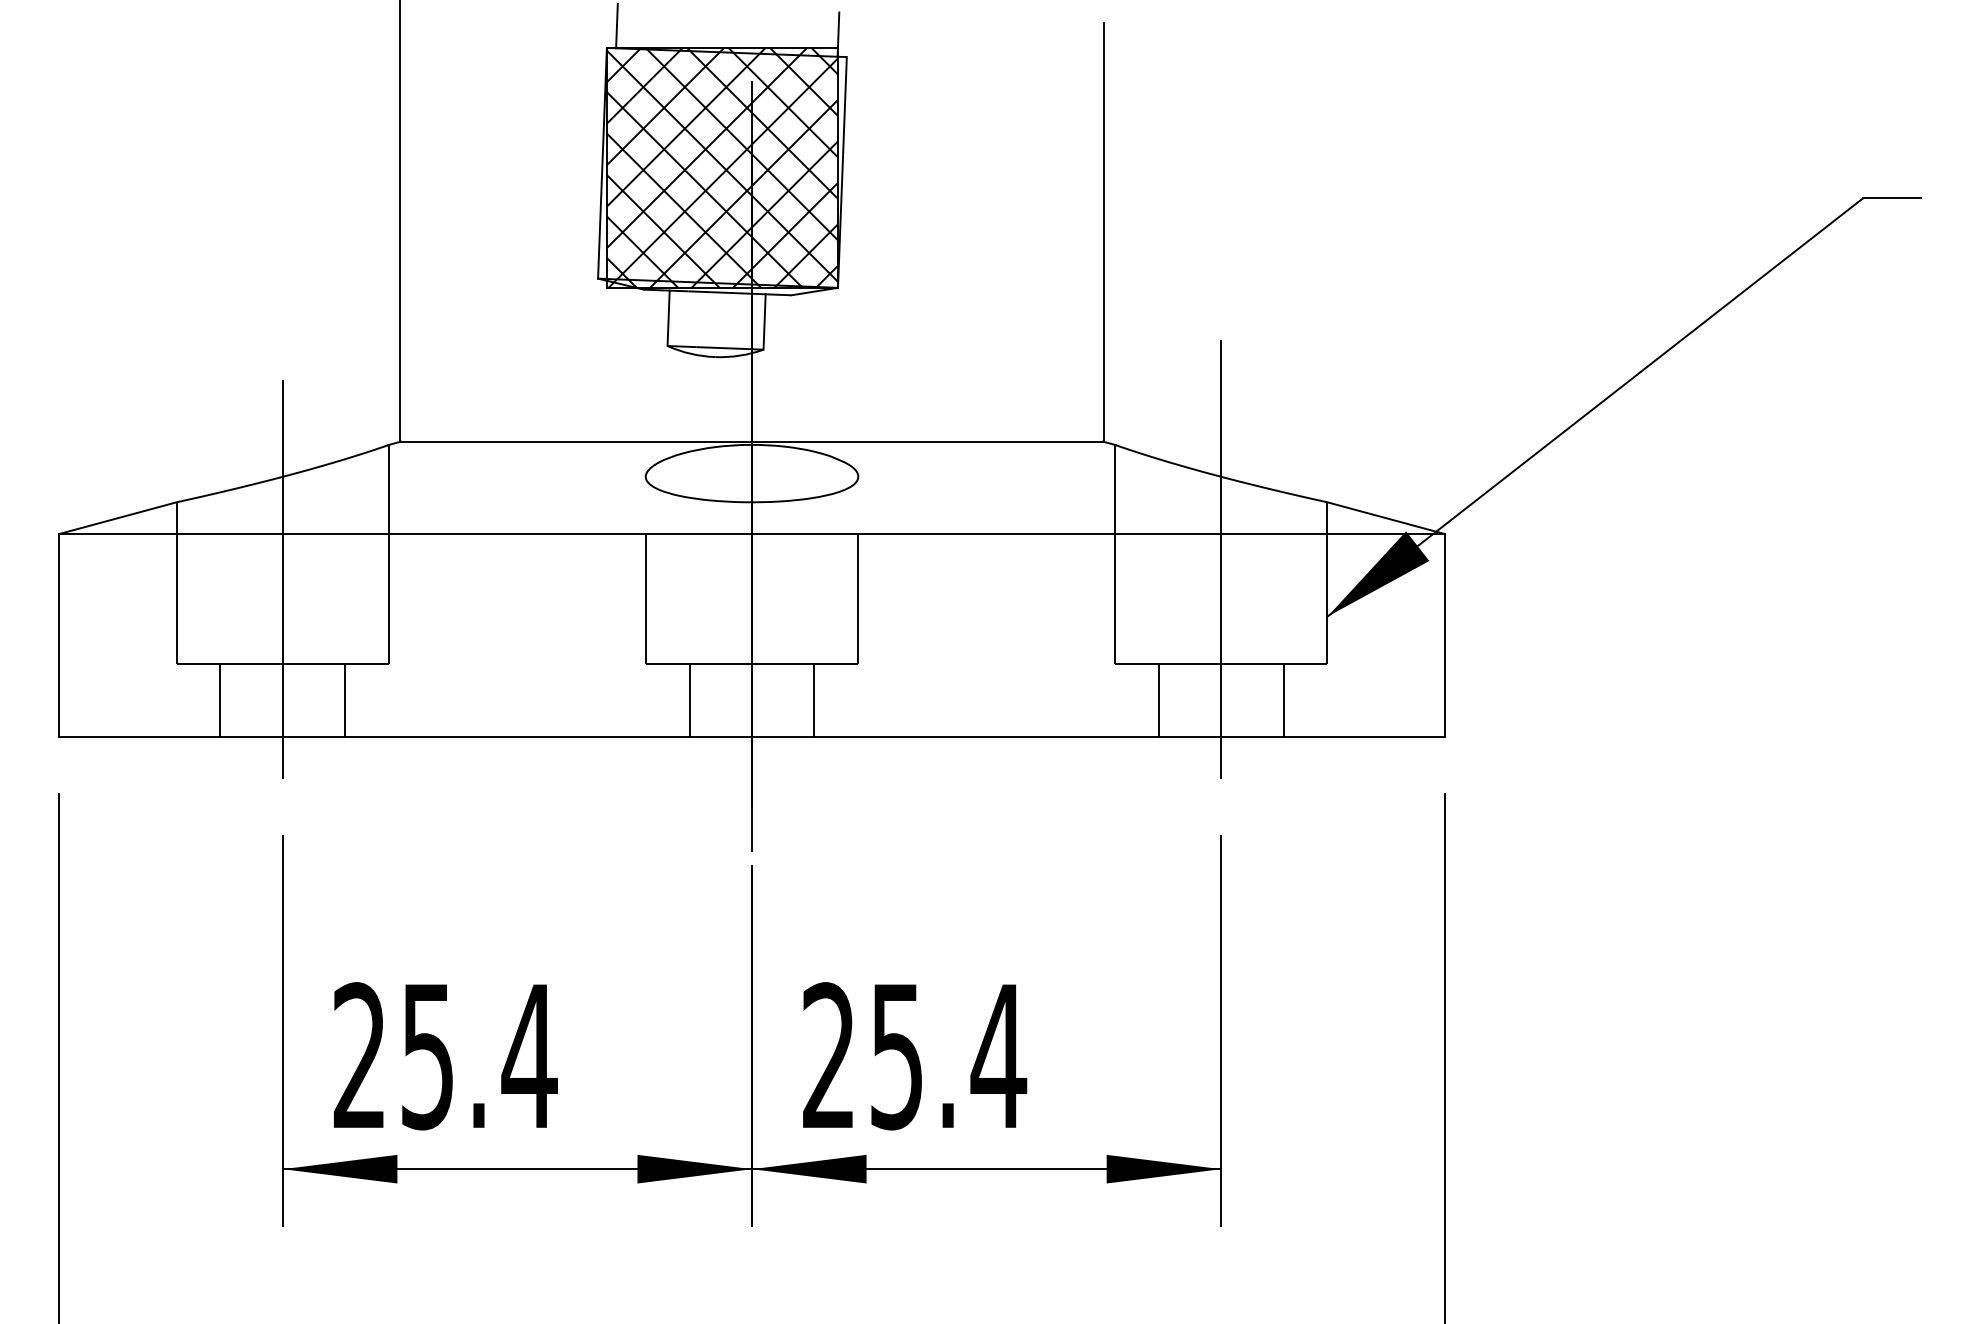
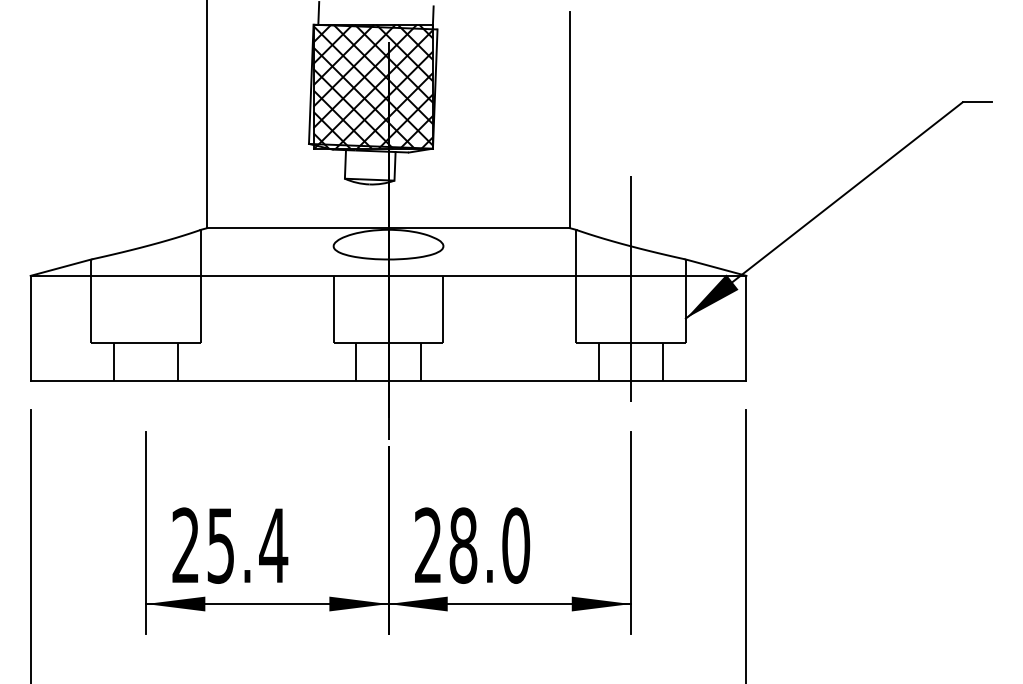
line: (283, 579) -> (146, 299), removed
text: (947, 1055) -> (489, 545), 25.4 -> 28.0

